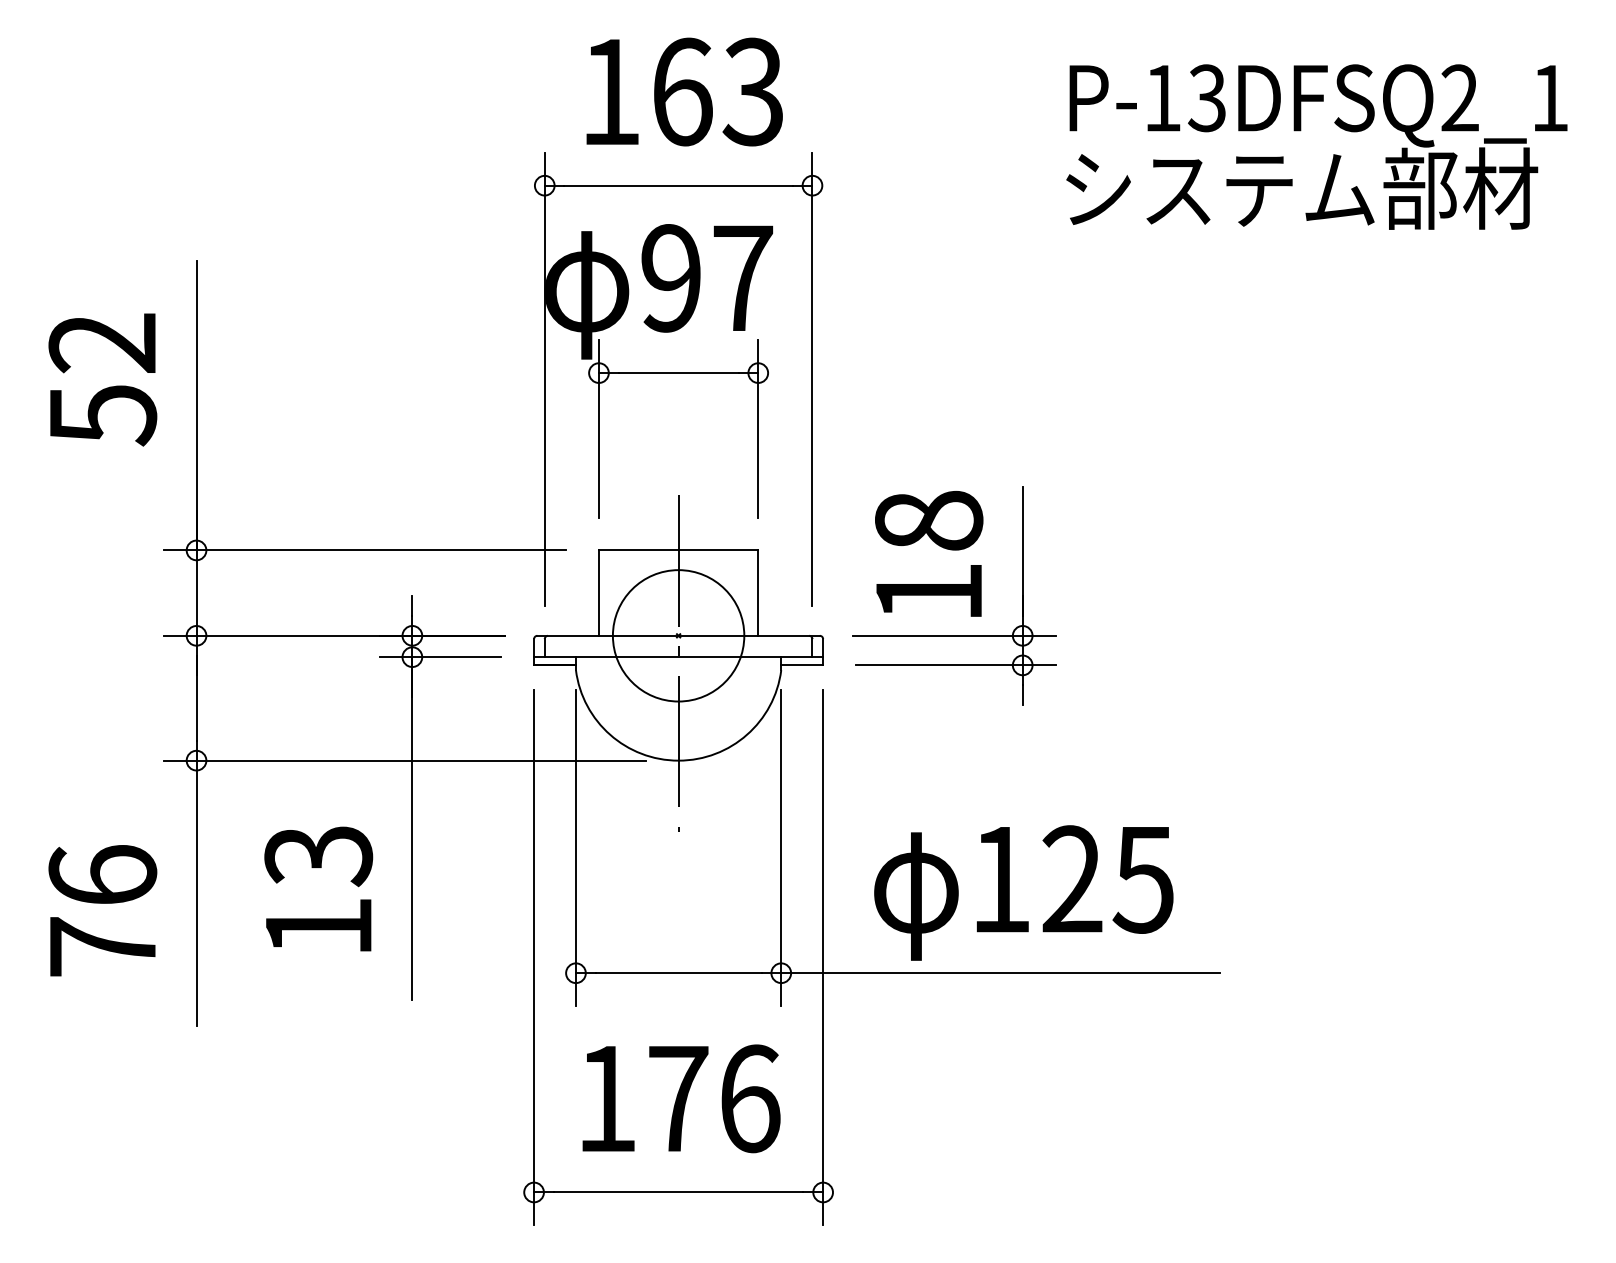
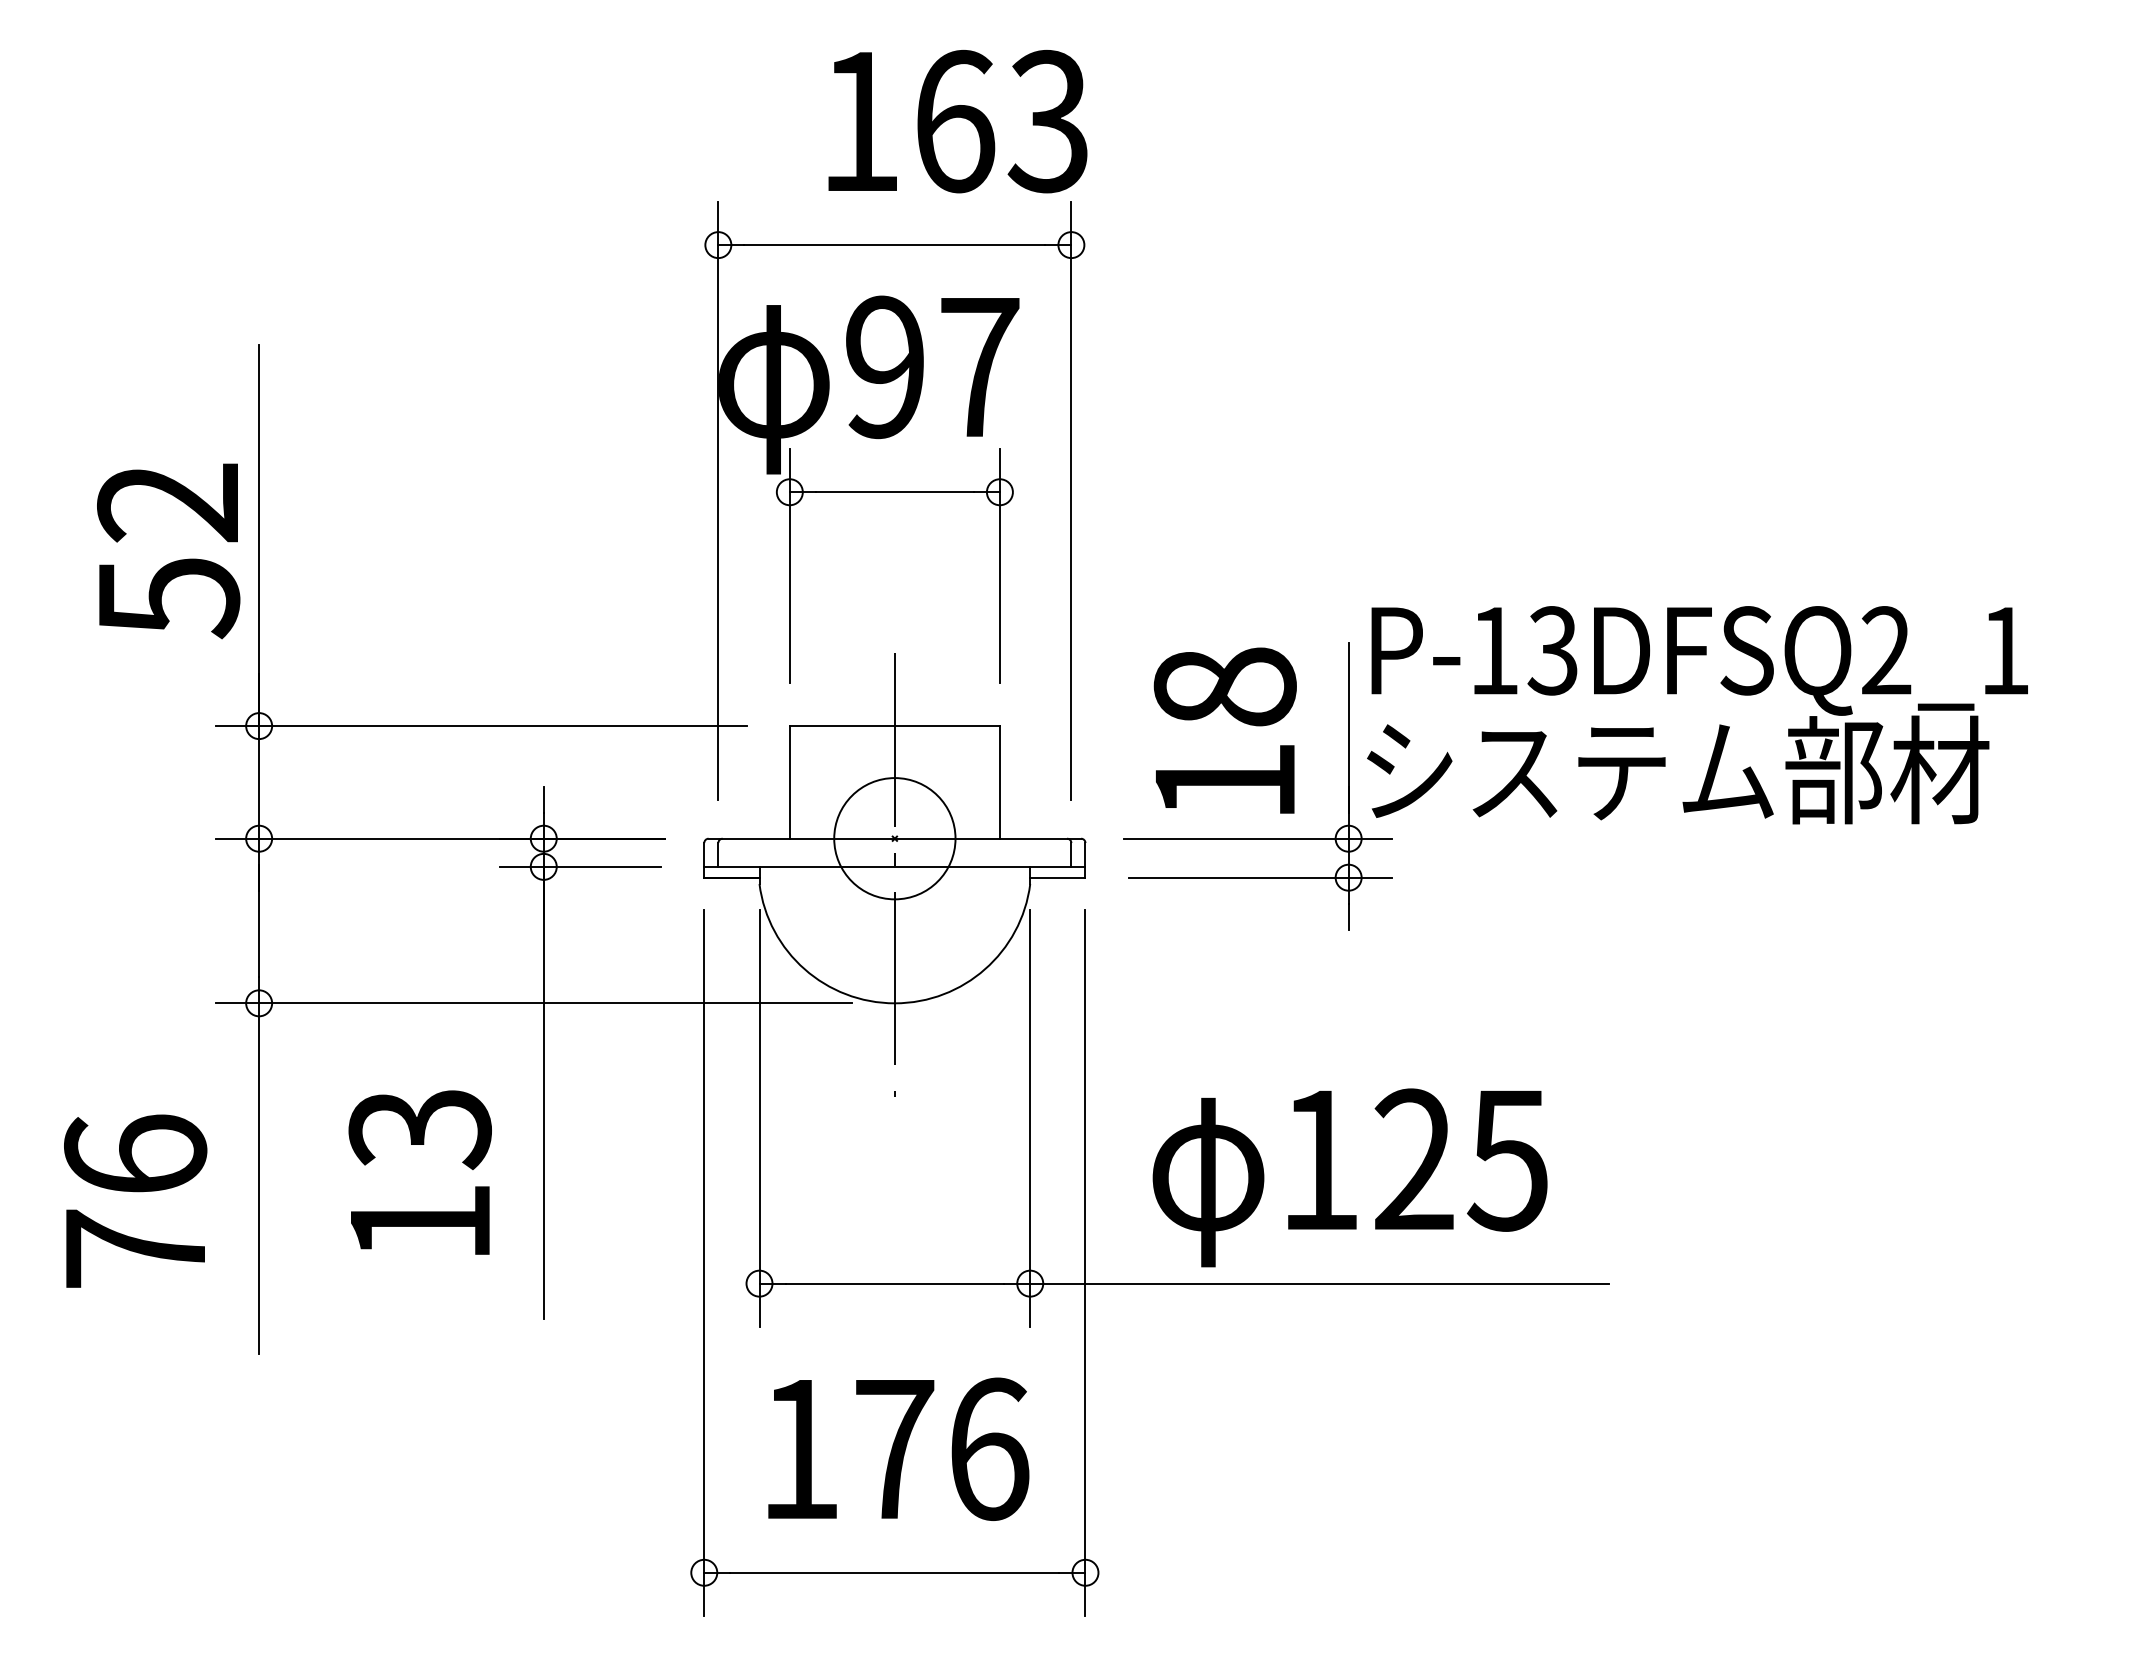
text: (684, 91) -> (957, 121), moved
text: (1316, 147) -> (1697, 715), moved
text: (102, 380) -> (168, 551), moved
circle: (678, 635) -> (894, 838), size x0.7

